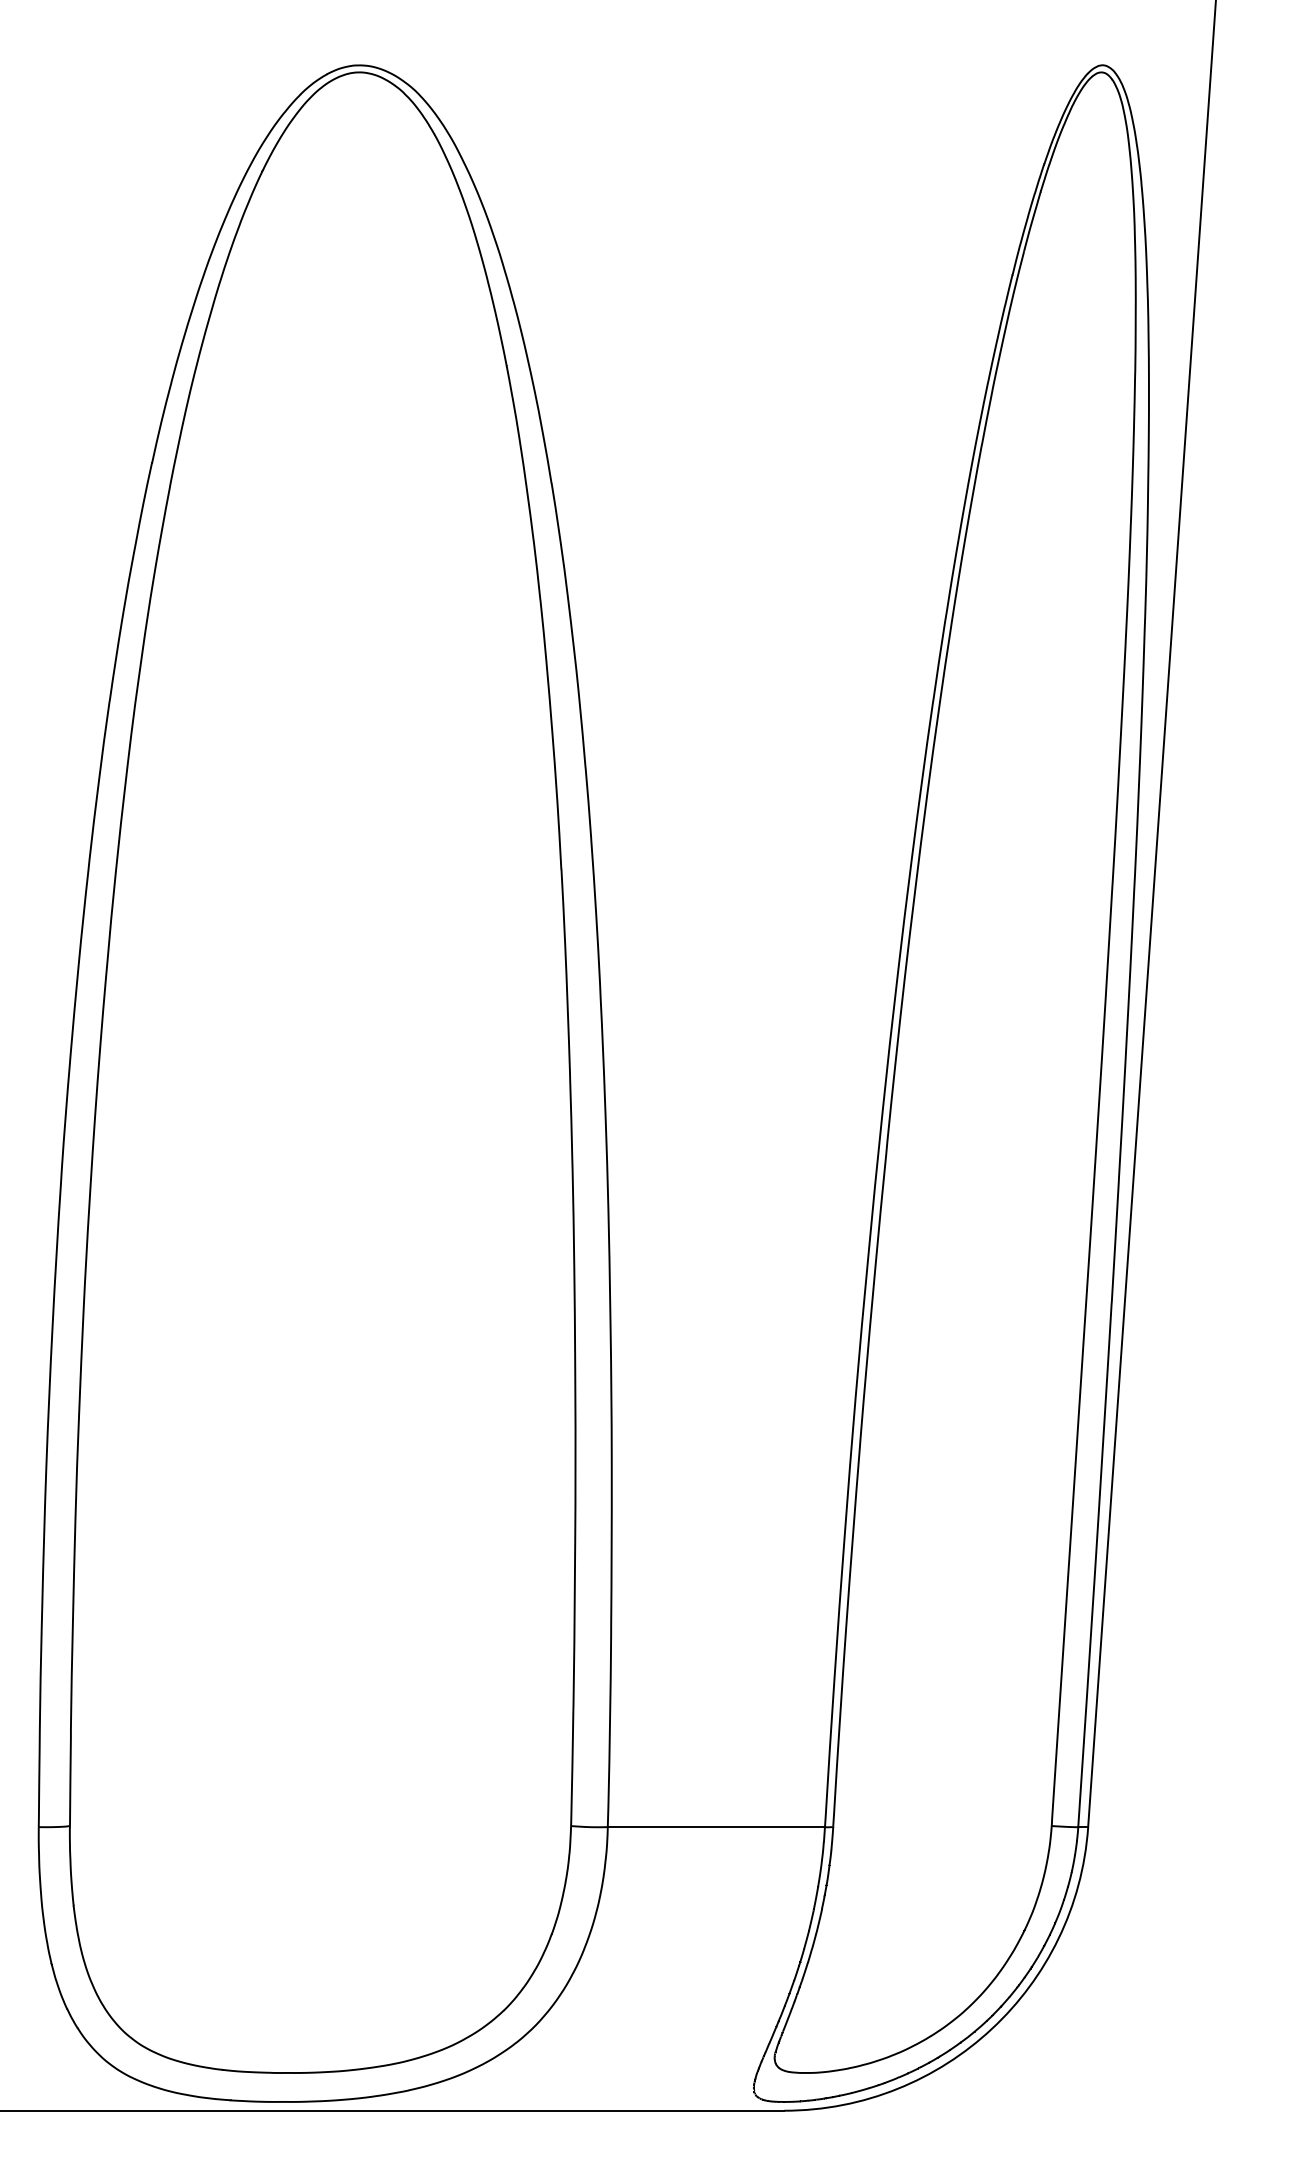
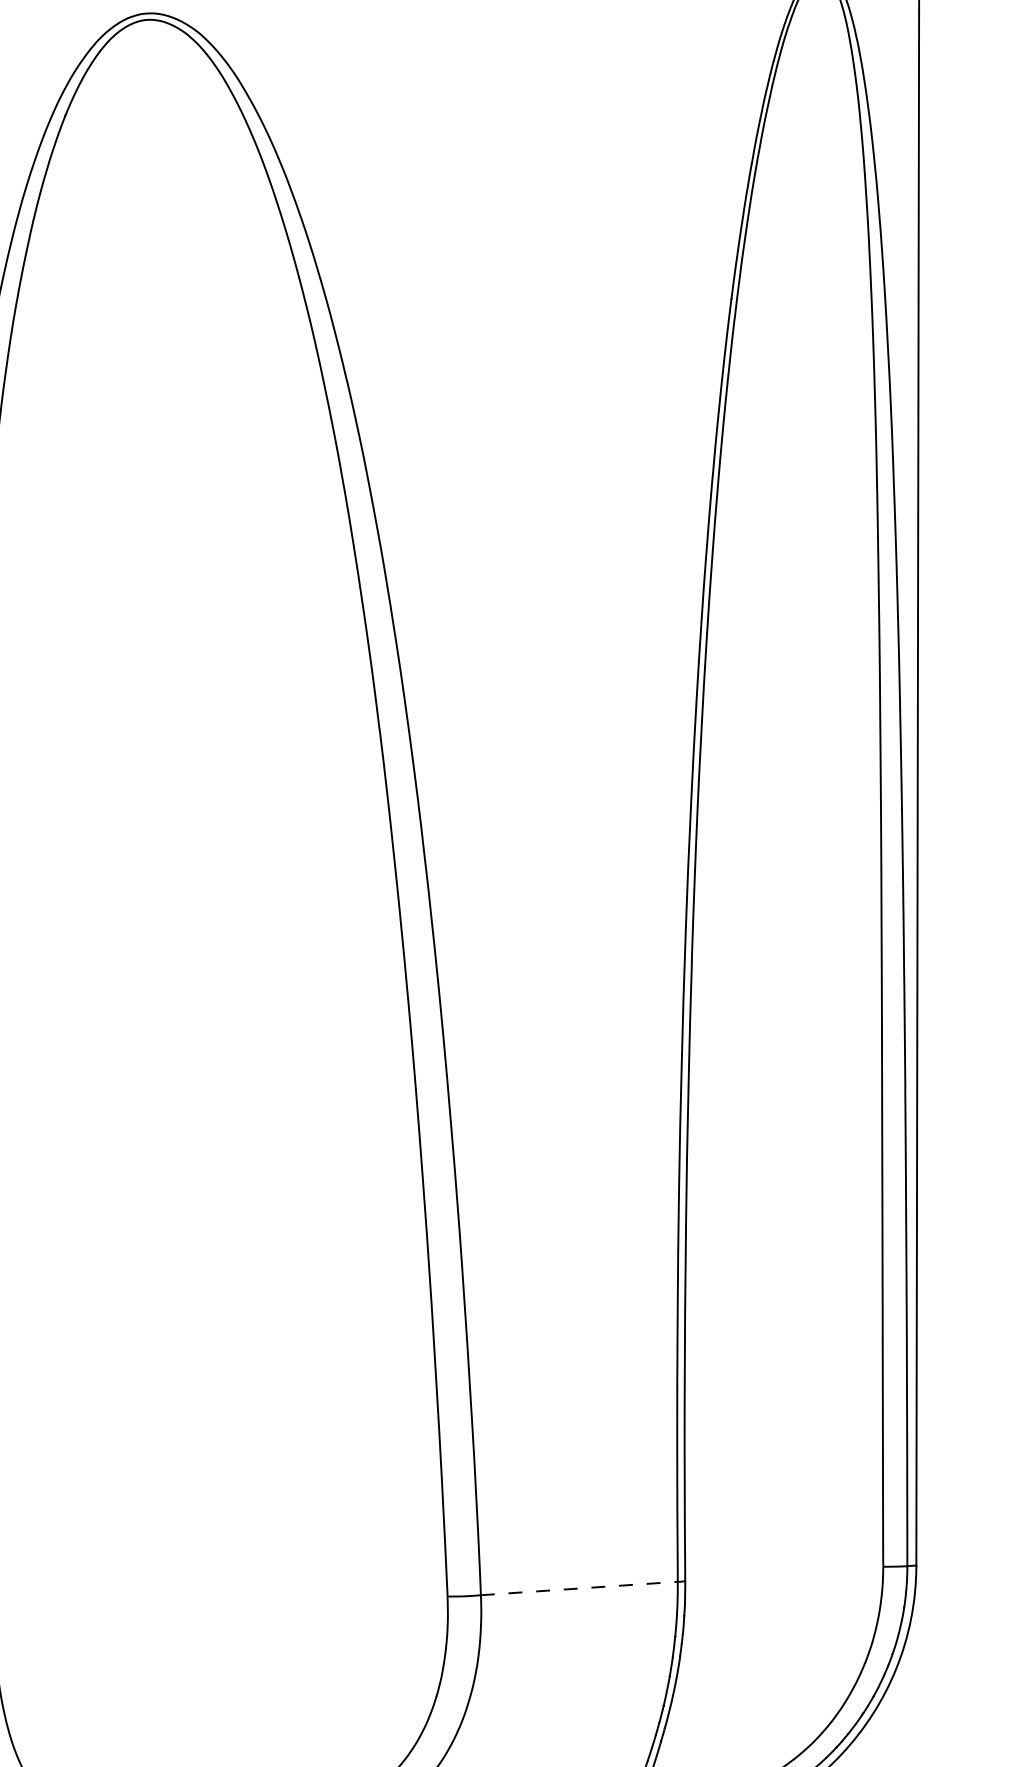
line: (716, 1827) -> (579, 1588), solid -> dashed

